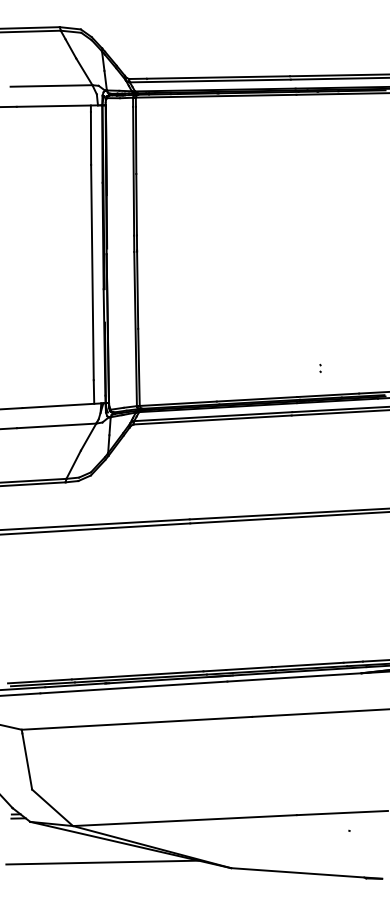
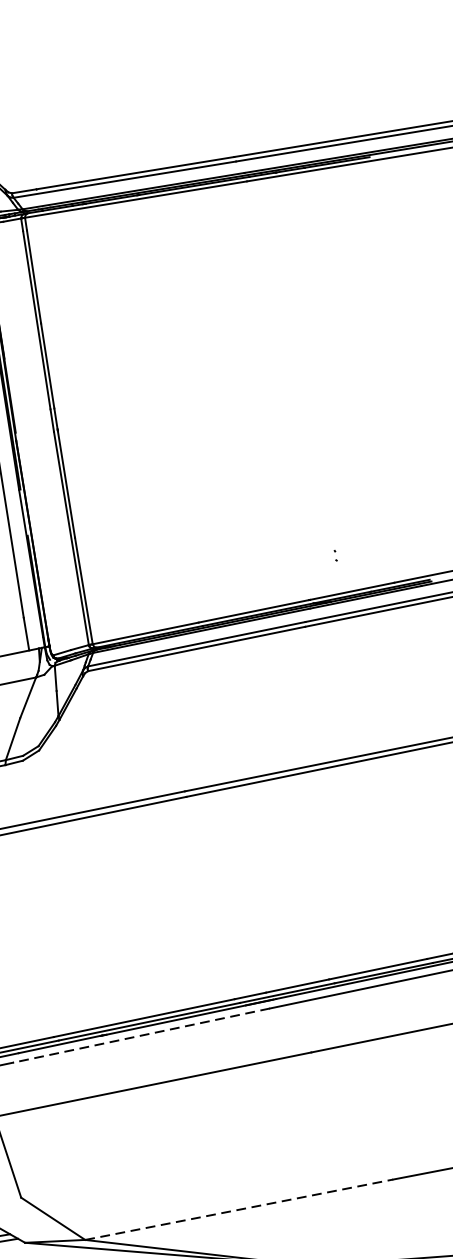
line: (133, 687) -> (140, 1035), solid -> dashed
line: (185, 820) -> (239, 1209), solid -> dashed

